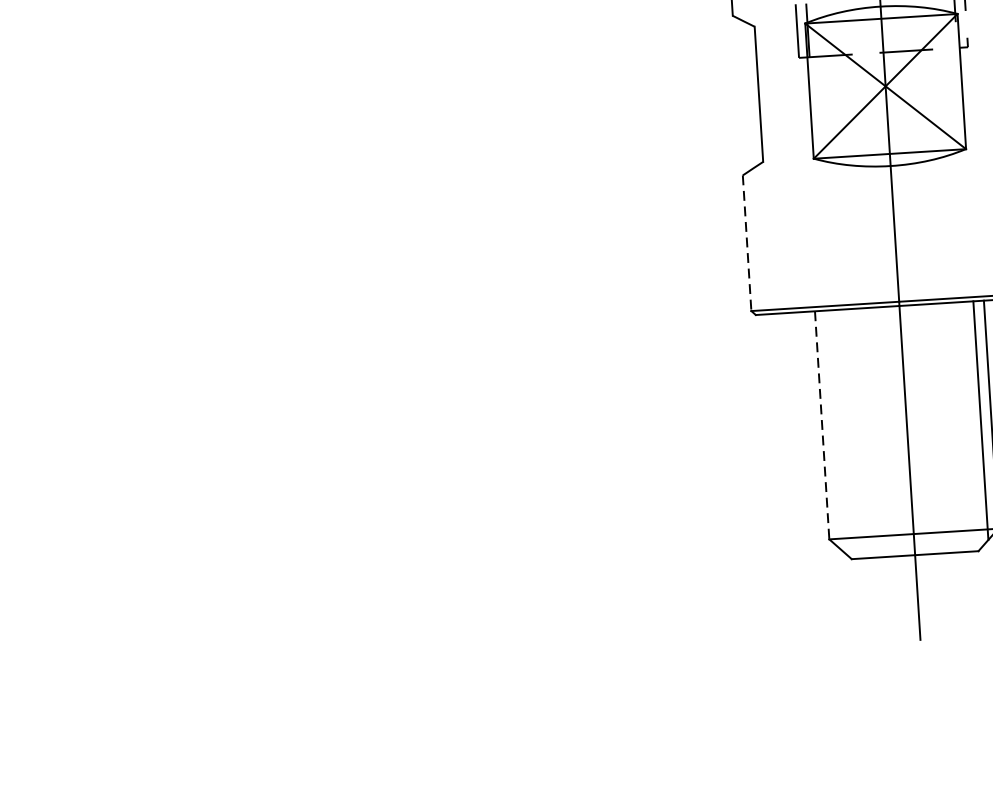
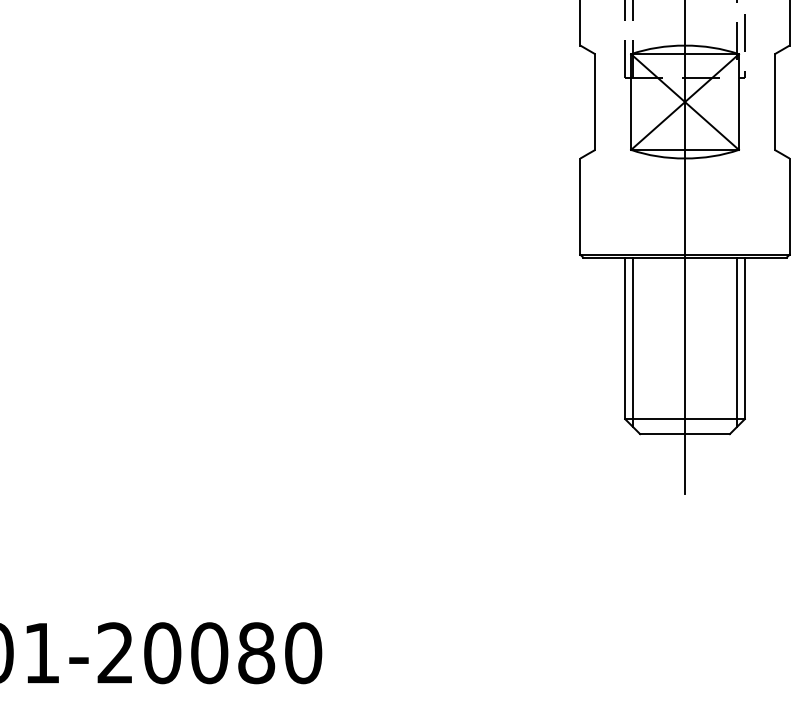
line: (747, 244) -> (580, 207), dashed -> solid
line: (822, 425) -> (625, 338), dashed -> solid
line: (832, 429) -> (632, 341), added

